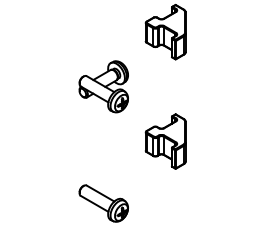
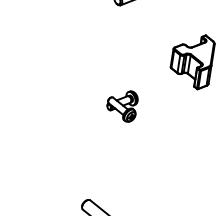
part: (103, 86) -> (122, 105), size x0.6
part: (165, 141) -> (174, 168), removed

